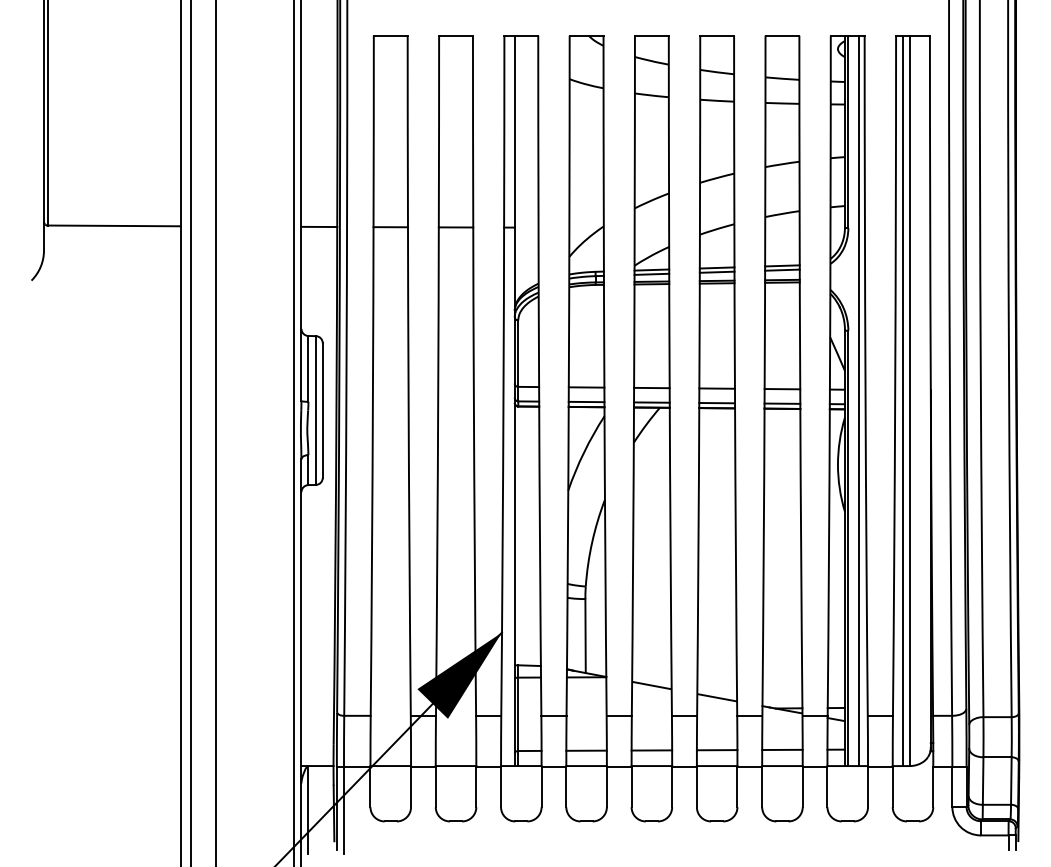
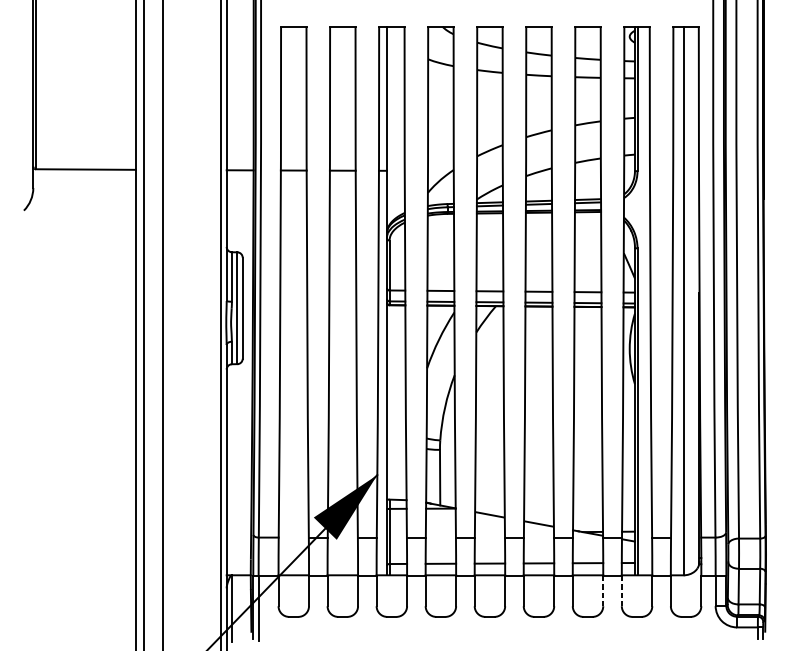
line: (858, 400) -> (645, 300), removed
line: (902, 400) -> (678, 300), removed
line: (802, 787) -> (603, 591), solid -> dashed
line: (827, 787) -> (621, 591), solid -> dashed

